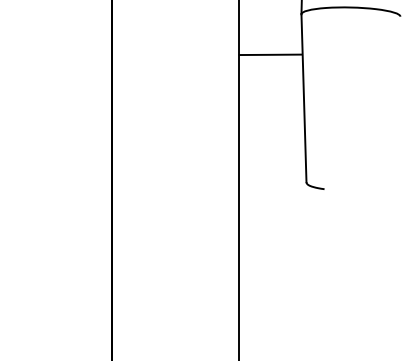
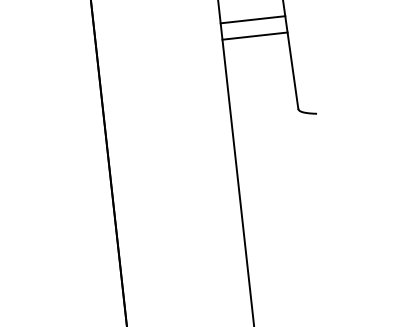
line: (270, 88) -> (252, 19), added
line: (271, 105) -> (255, 36), added

